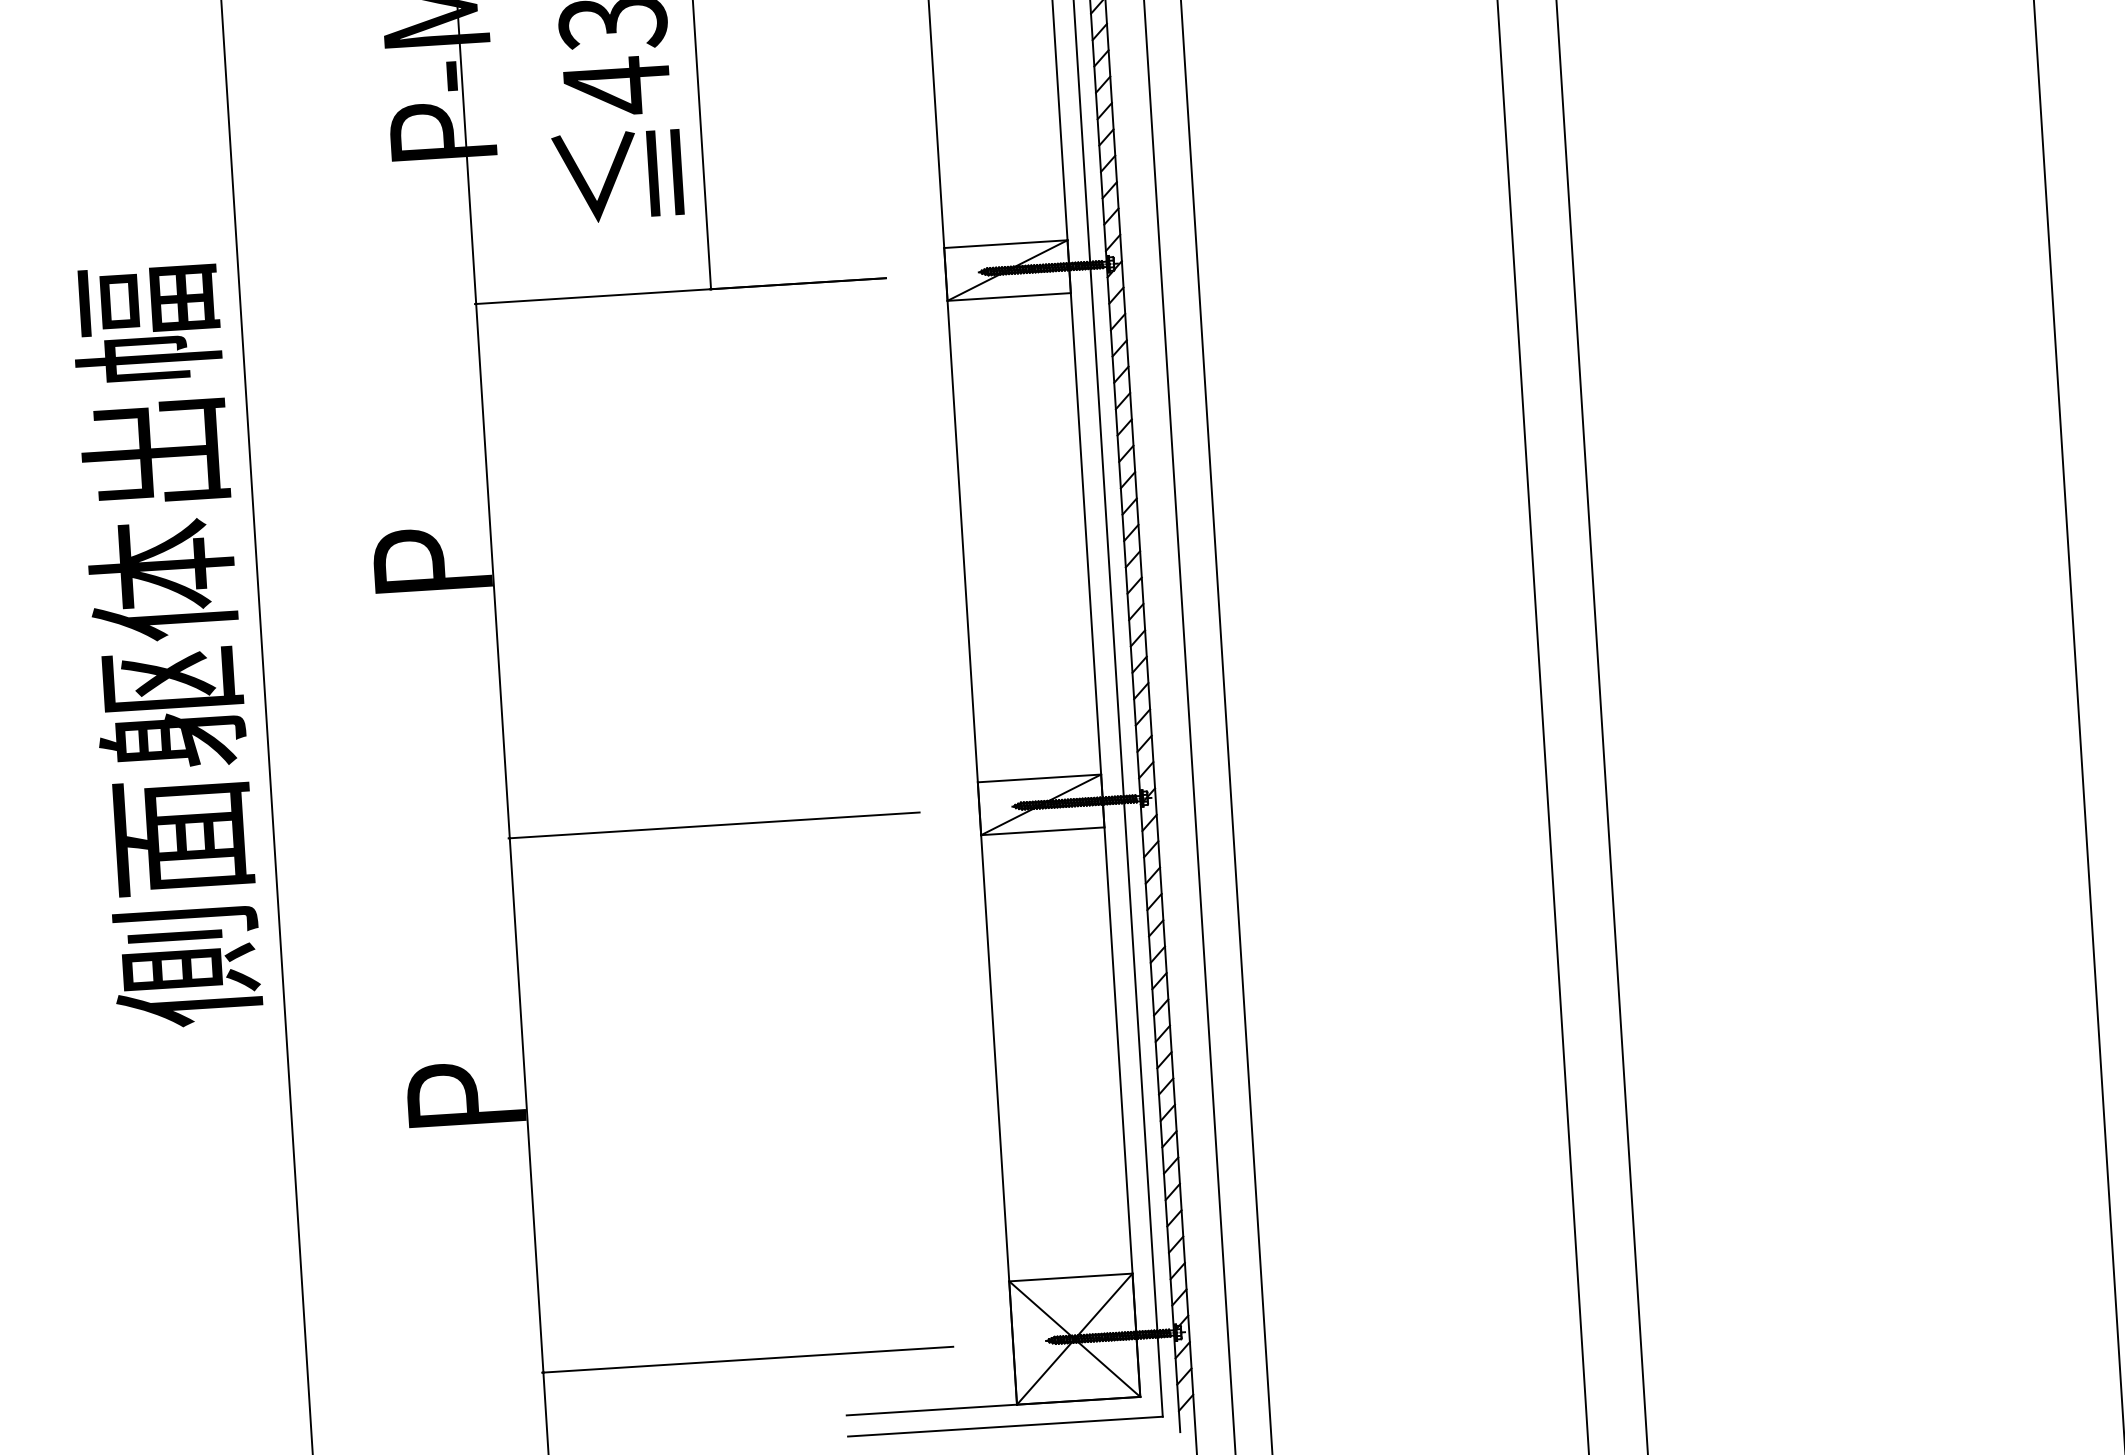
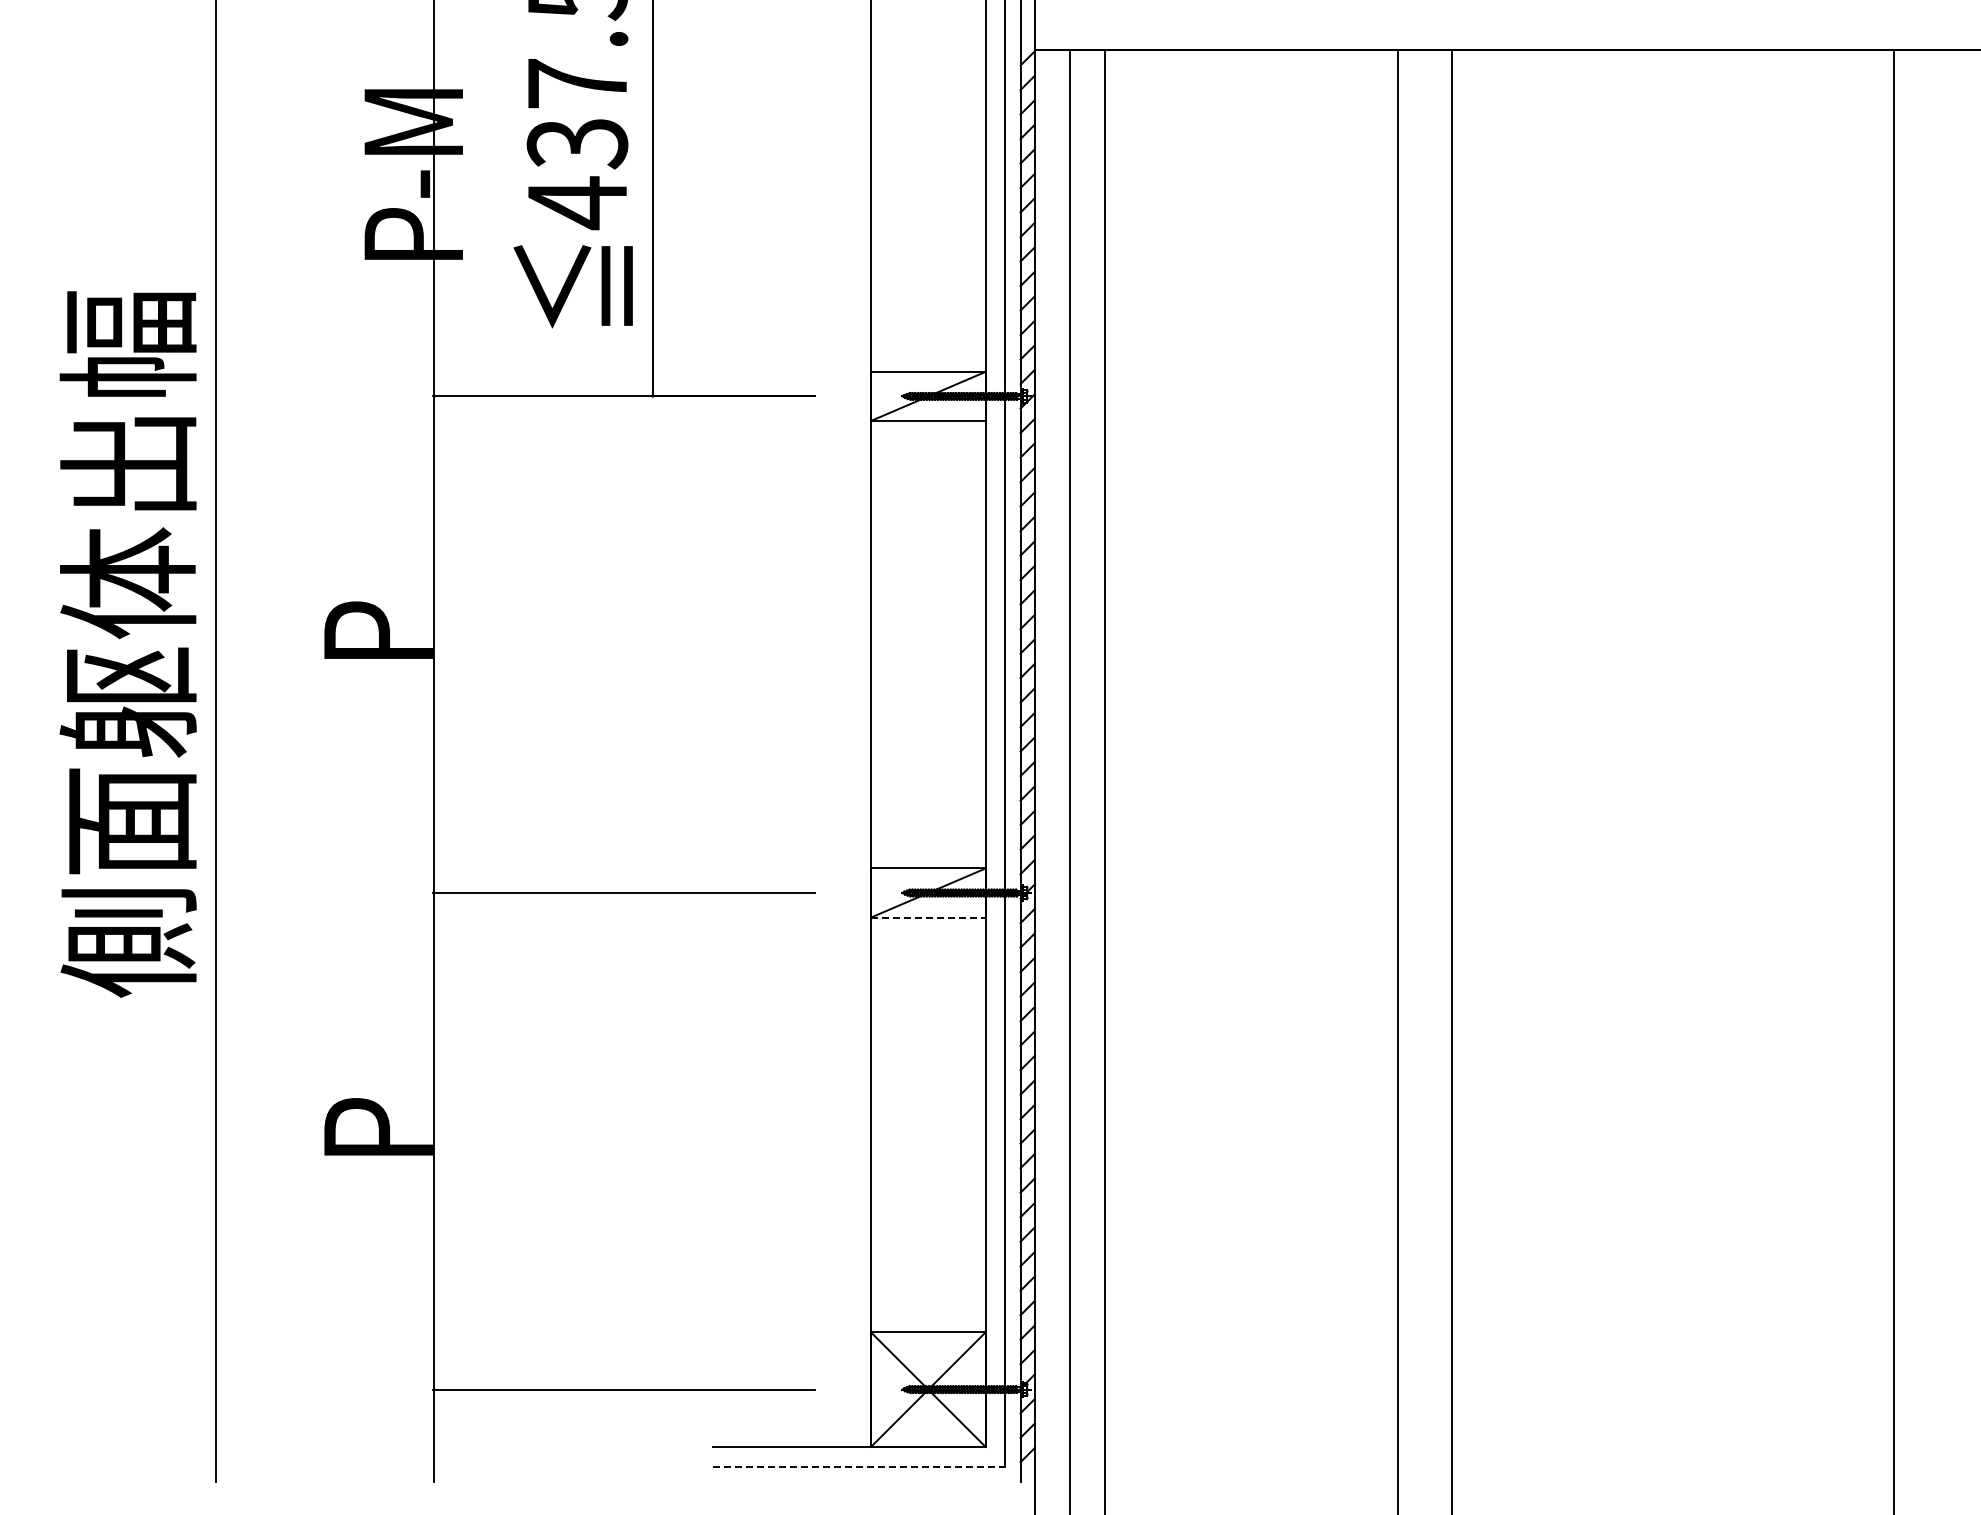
text: (166, 646) -> (127, 644), moved
line: (1042, 831) -> (928, 917), solid -> dashed
line: (1005, 1426) -> (859, 1466), solid -> dashed

